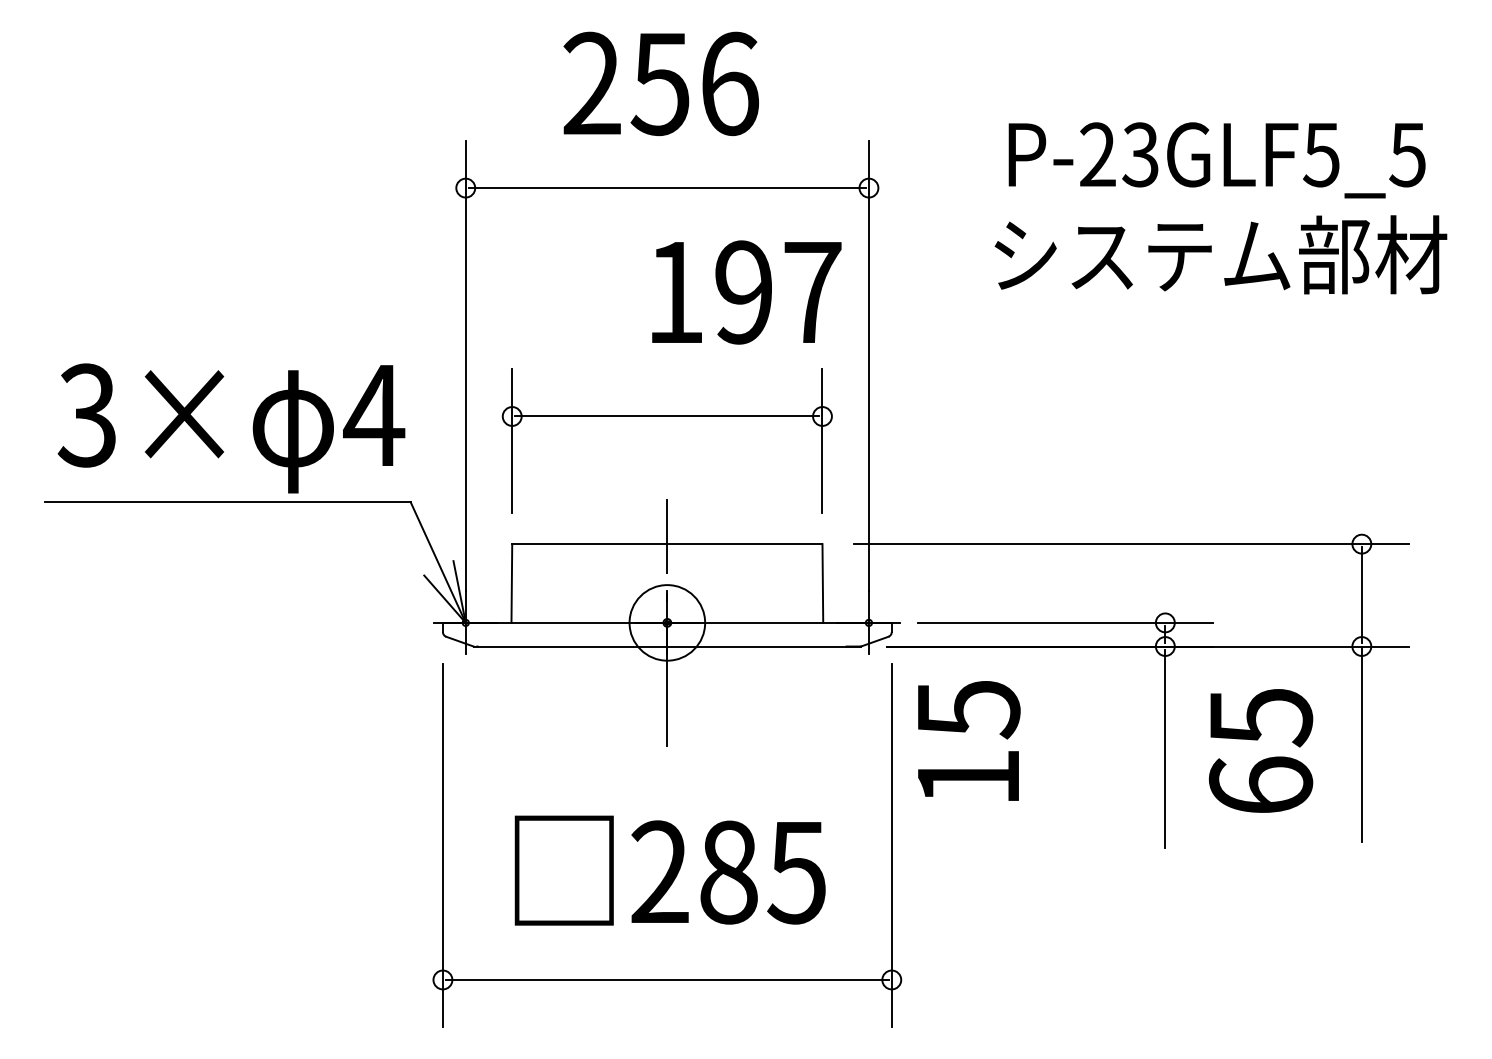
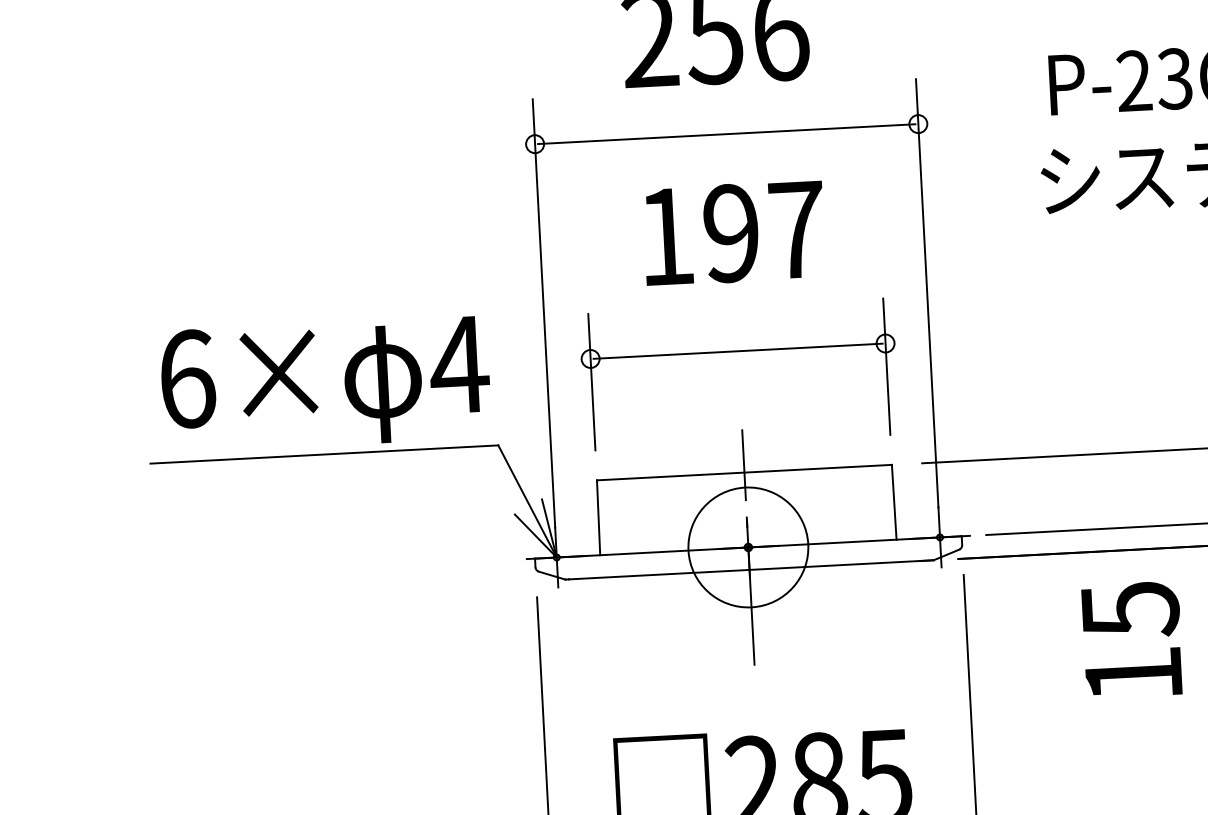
text: (746, 292) -> (733, 233), moved
text: (87, 415) -> (186, 379), 3× -> 6×
circle: (667, 622) -> (748, 547), size x1.67
text: (969, 740) -> (1132, 639), moved

